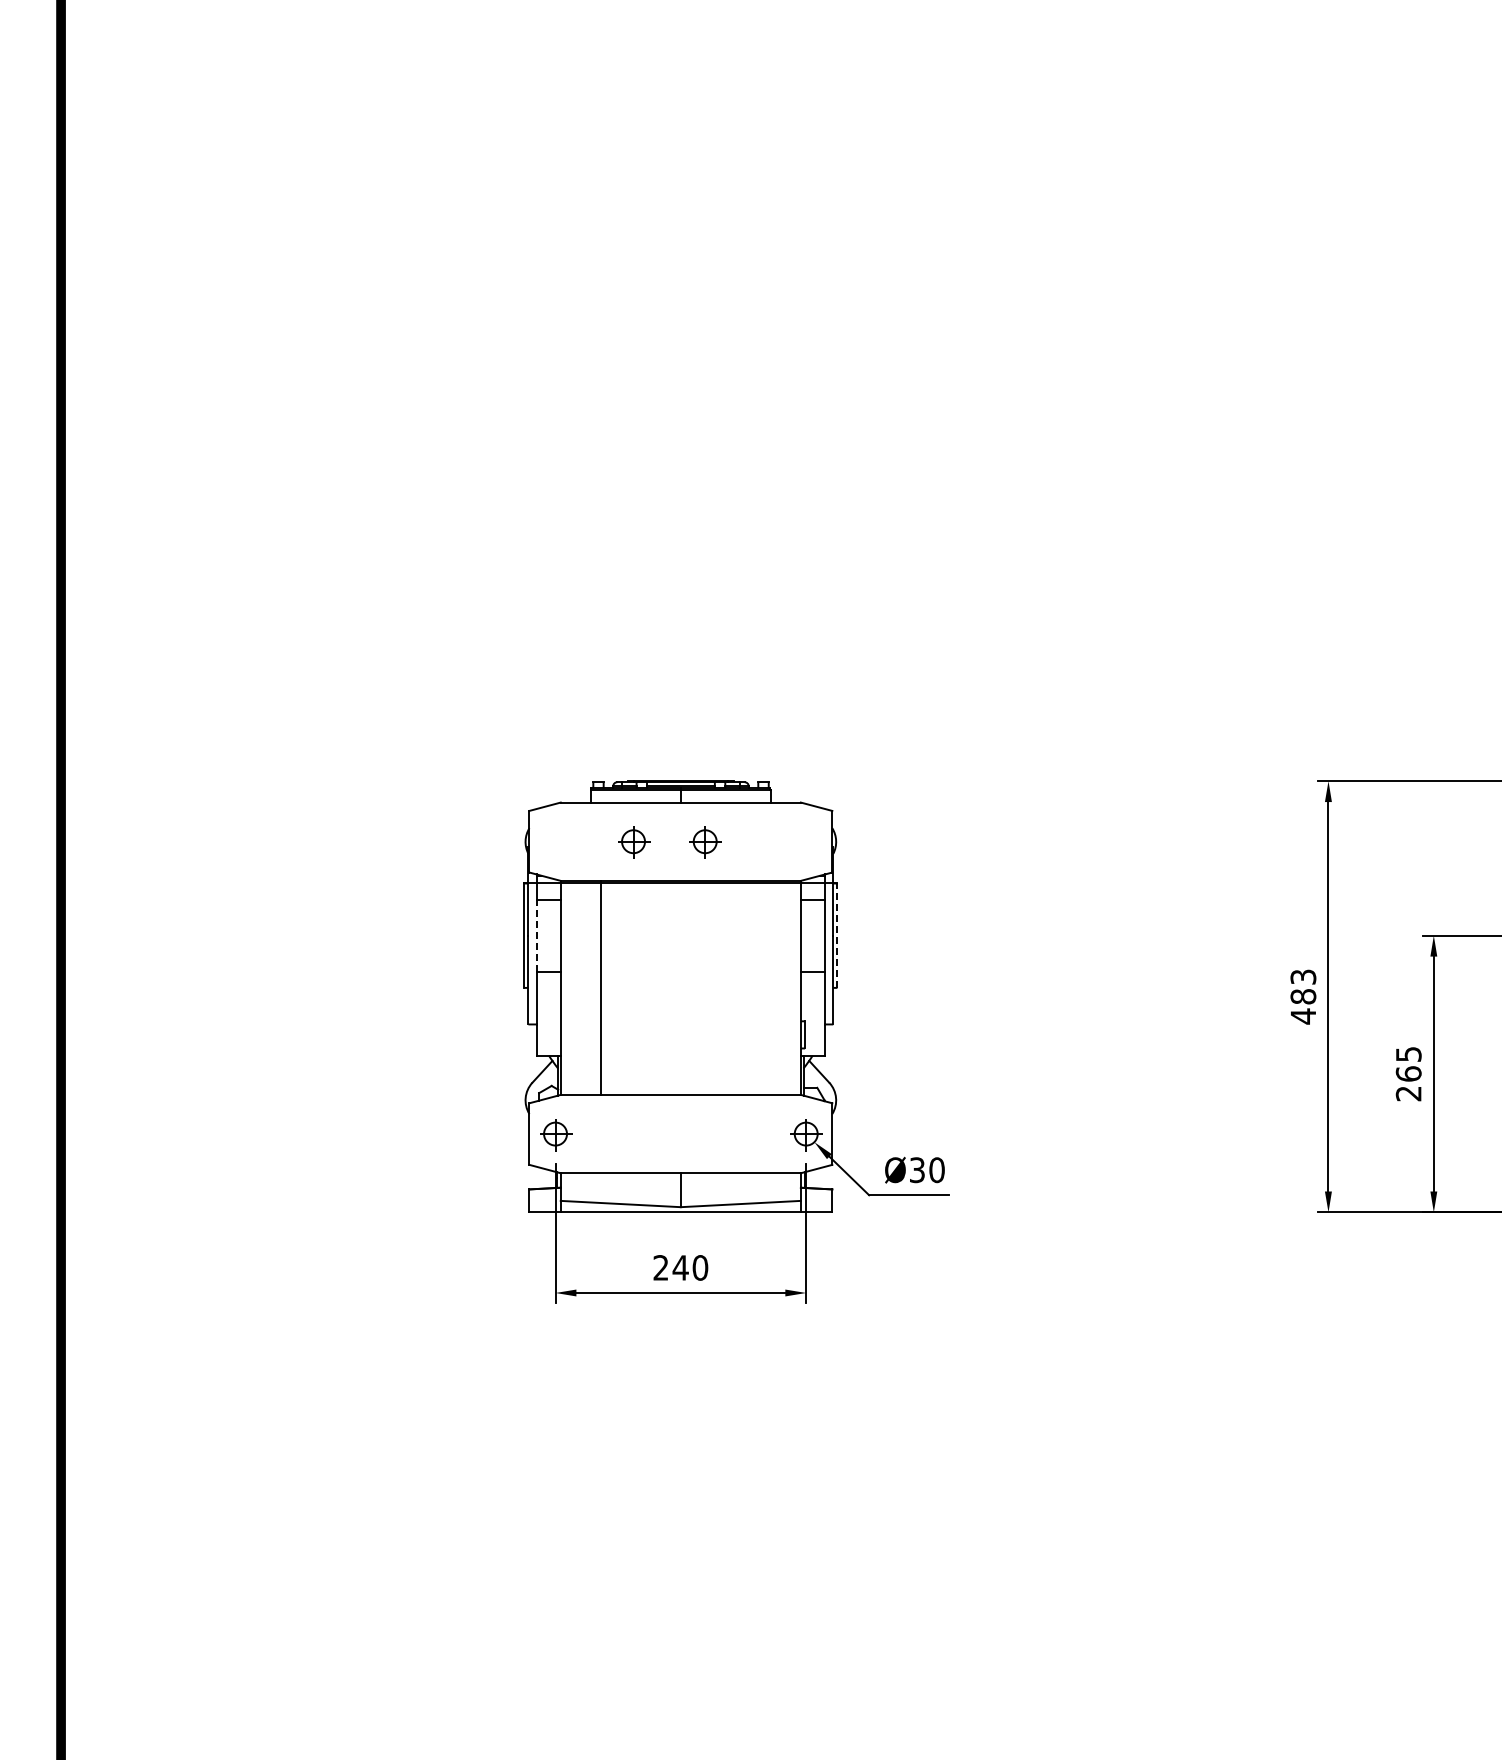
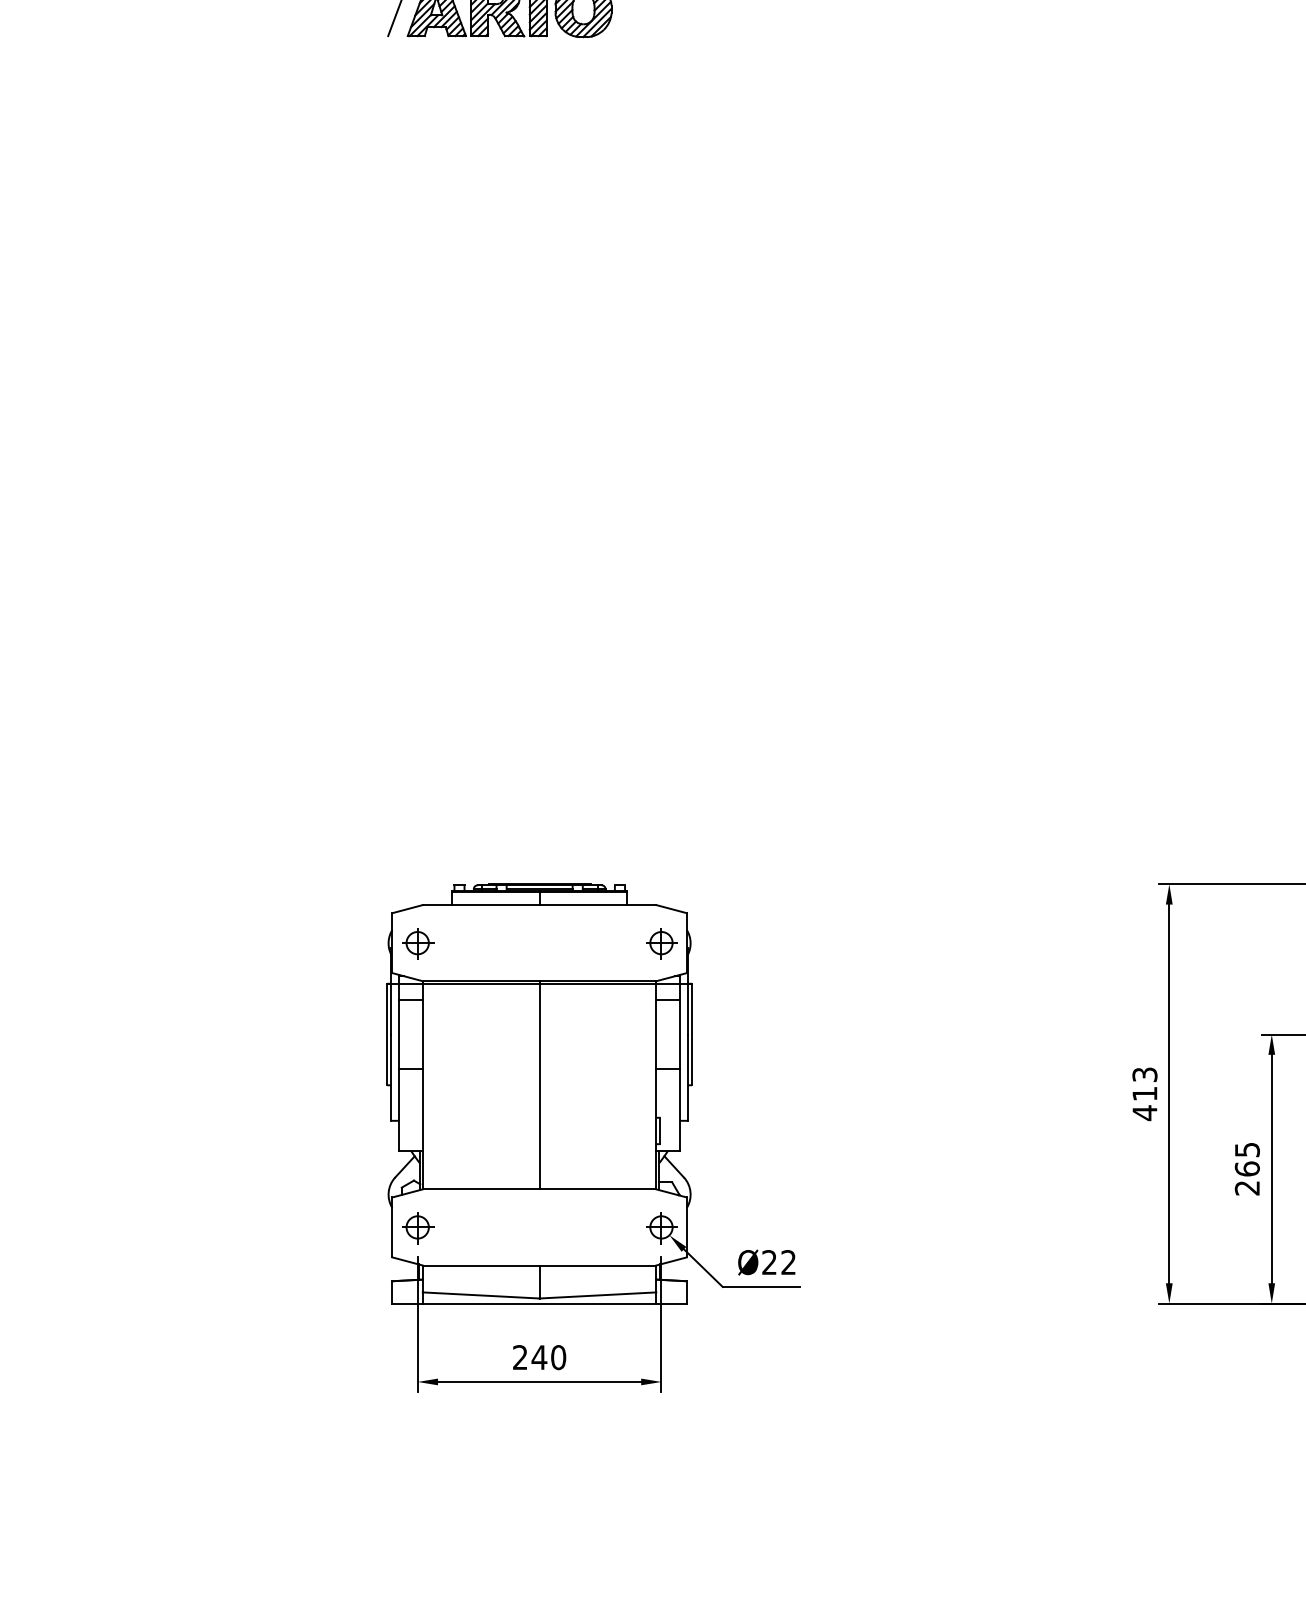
part: (634, 842) -> (418, 943), moved
part: (705, 842) -> (661, 943), moved
line: (536, 935) -> (399, 1034), dashed -> solid
line: (837, 935) -> (691, 1034), dashed -> solid
line: (600, 987) -> (539, 1084), moved
text: (1303, 996) -> (1145, 1093), 483 -> 413
text: (927, 1170) -> (779, 1262), Ø30 -> Ø22

